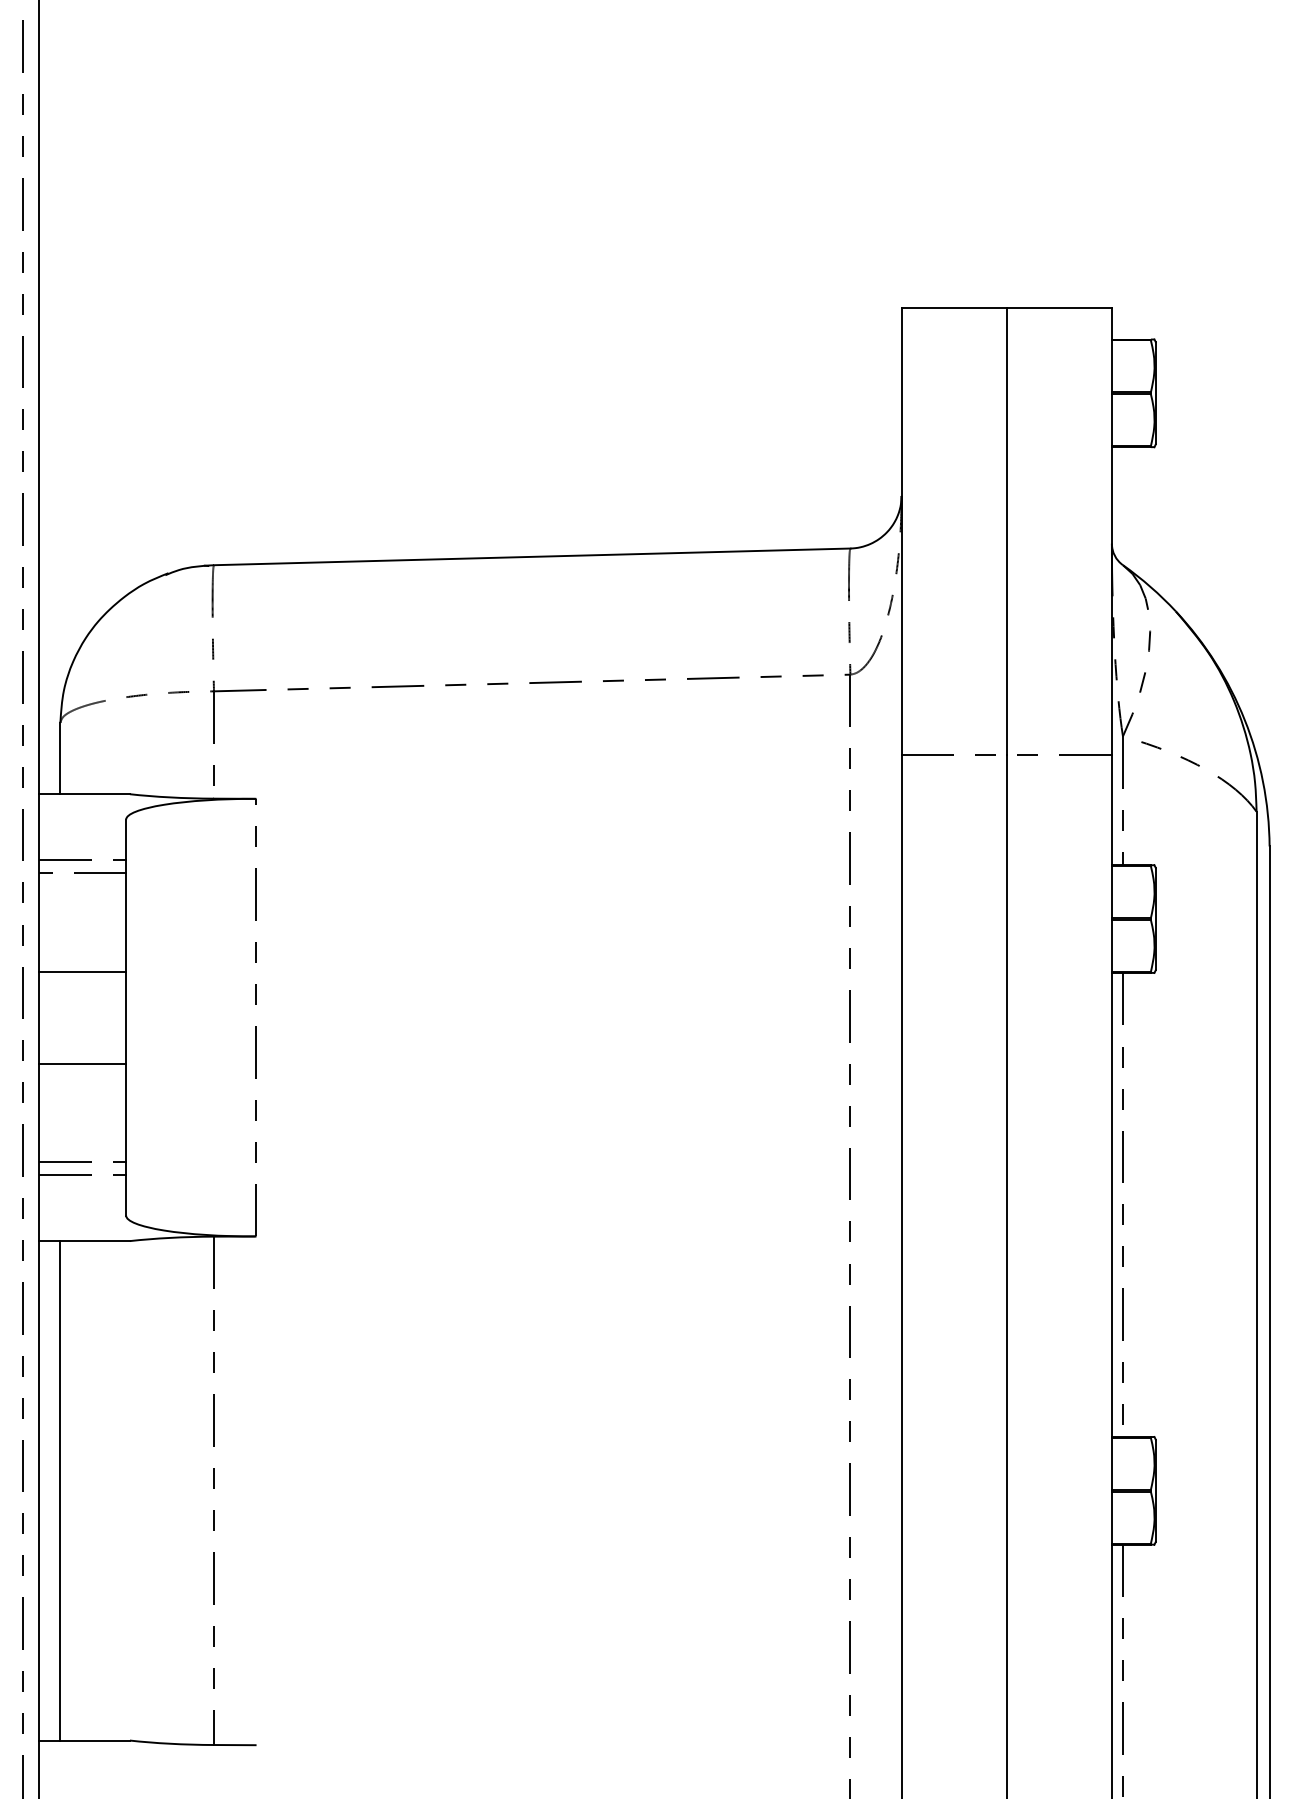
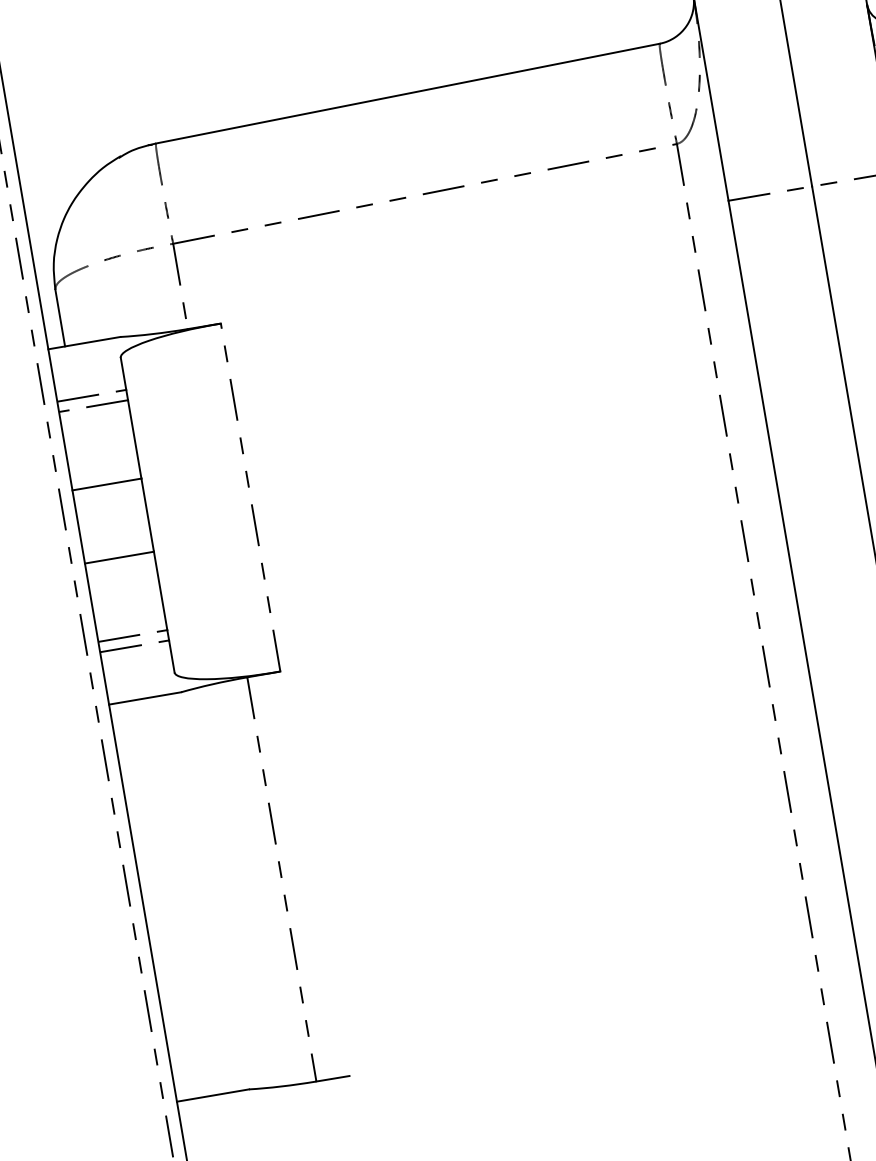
line: (60, 1490) -> (159, 900), removed

